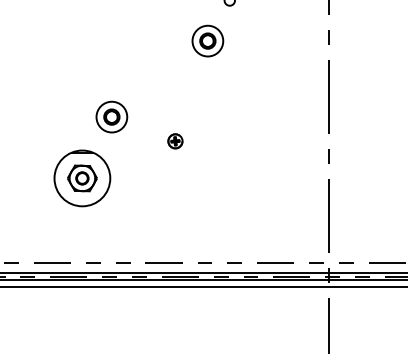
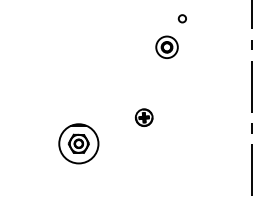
part: (111, 116) -> (99, 100), removed
part: (175, 141) -> (144, 117), size x1.67

